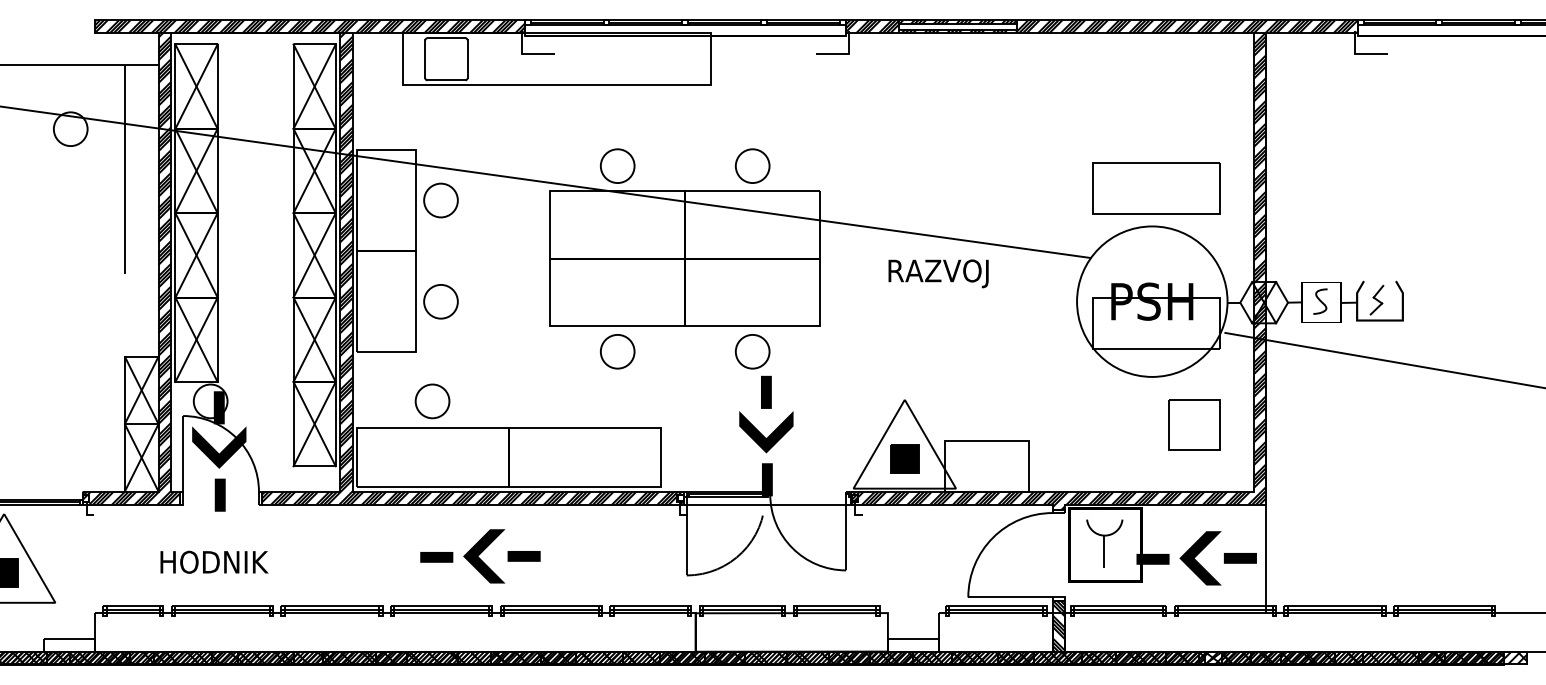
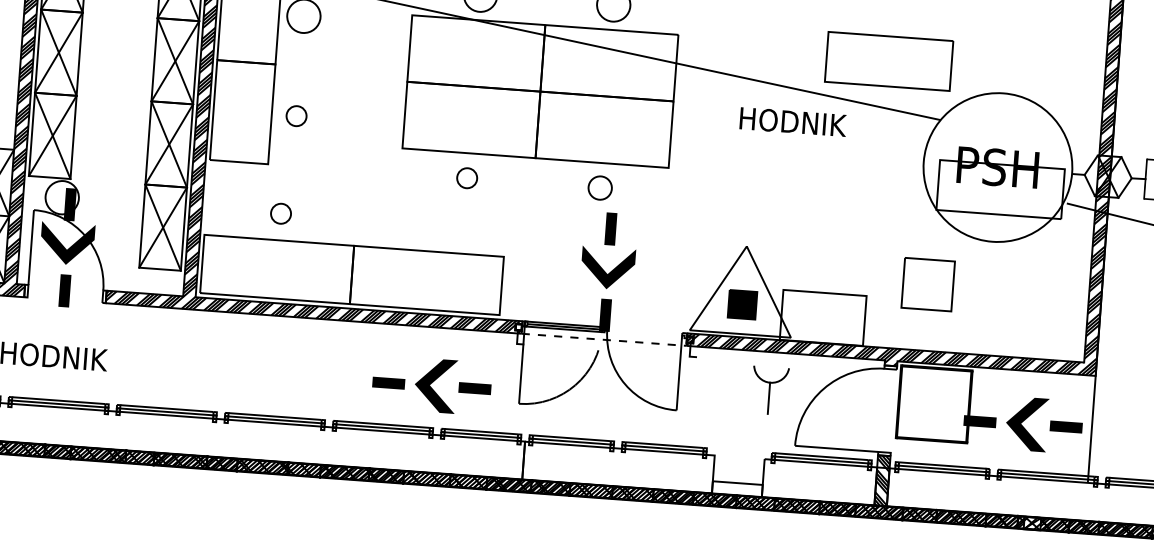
part: (1156, 188) -> (888, 61), moved
text: (943, 273) -> (794, 124), RAZVOJ -> HODNIK
circle: (440, 301) -> (296, 115), size x0.6
circle: (617, 351) -> (467, 177), size x0.6
circle: (752, 351) -> (600, 187), size x0.7
circle: (432, 401) -> (280, 213), size x0.6
part: (1194, 424) -> (928, 284), moved
line: (767, 504) -> (603, 339), solid -> dashed
part: (1104, 543) -> (769, 390), moved
part: (480, 556) -> (431, 385), moved

